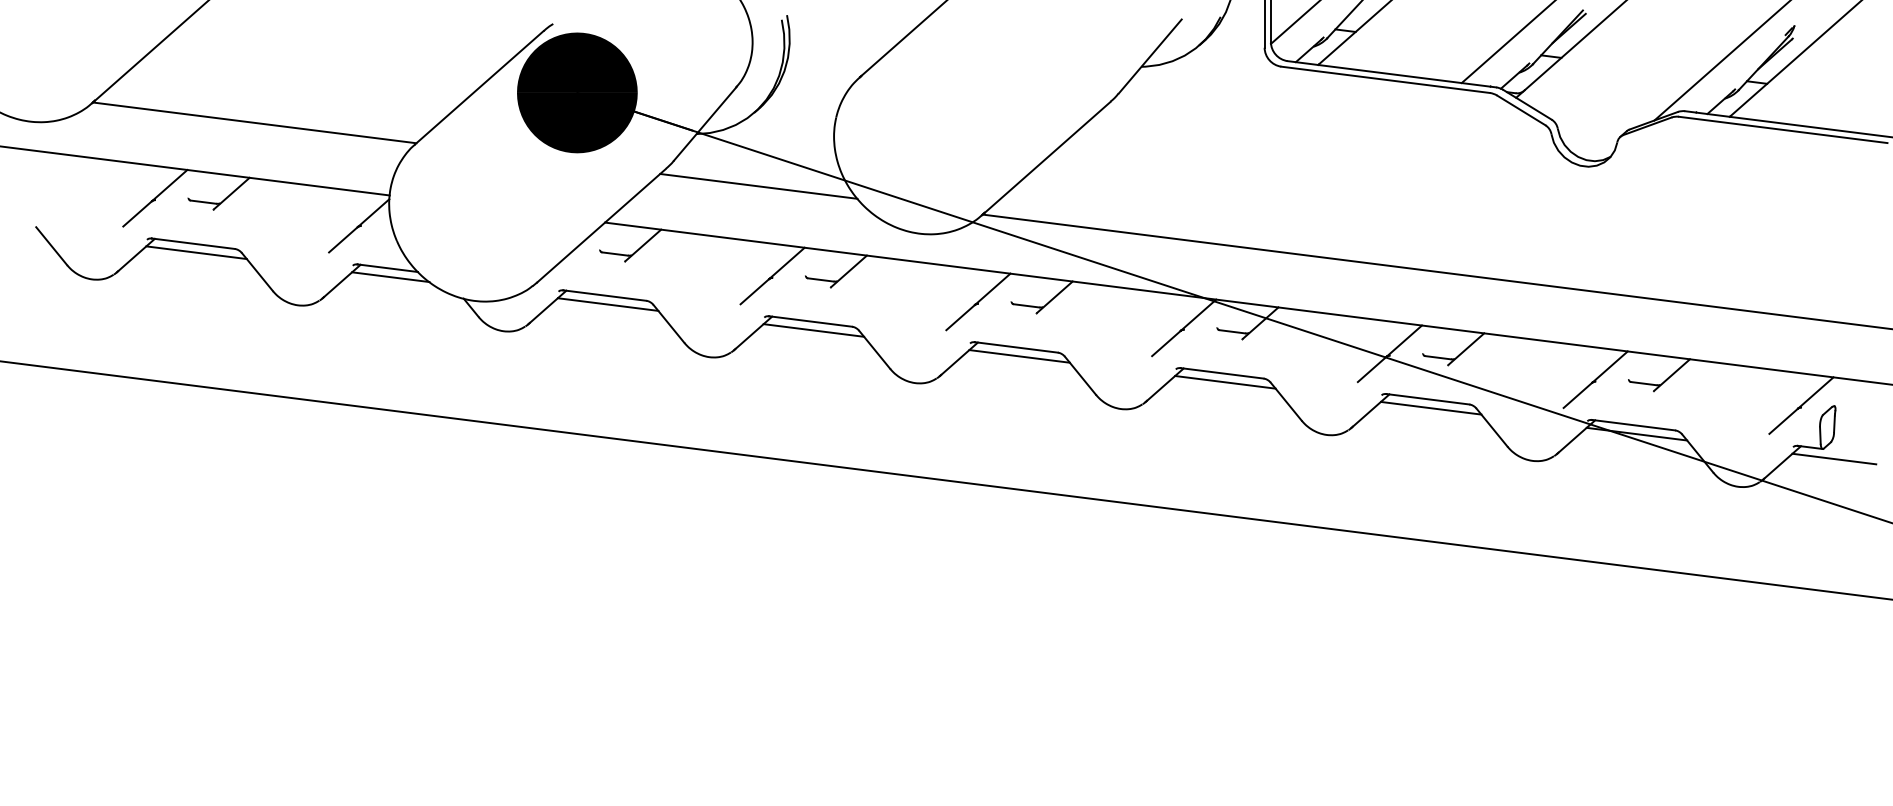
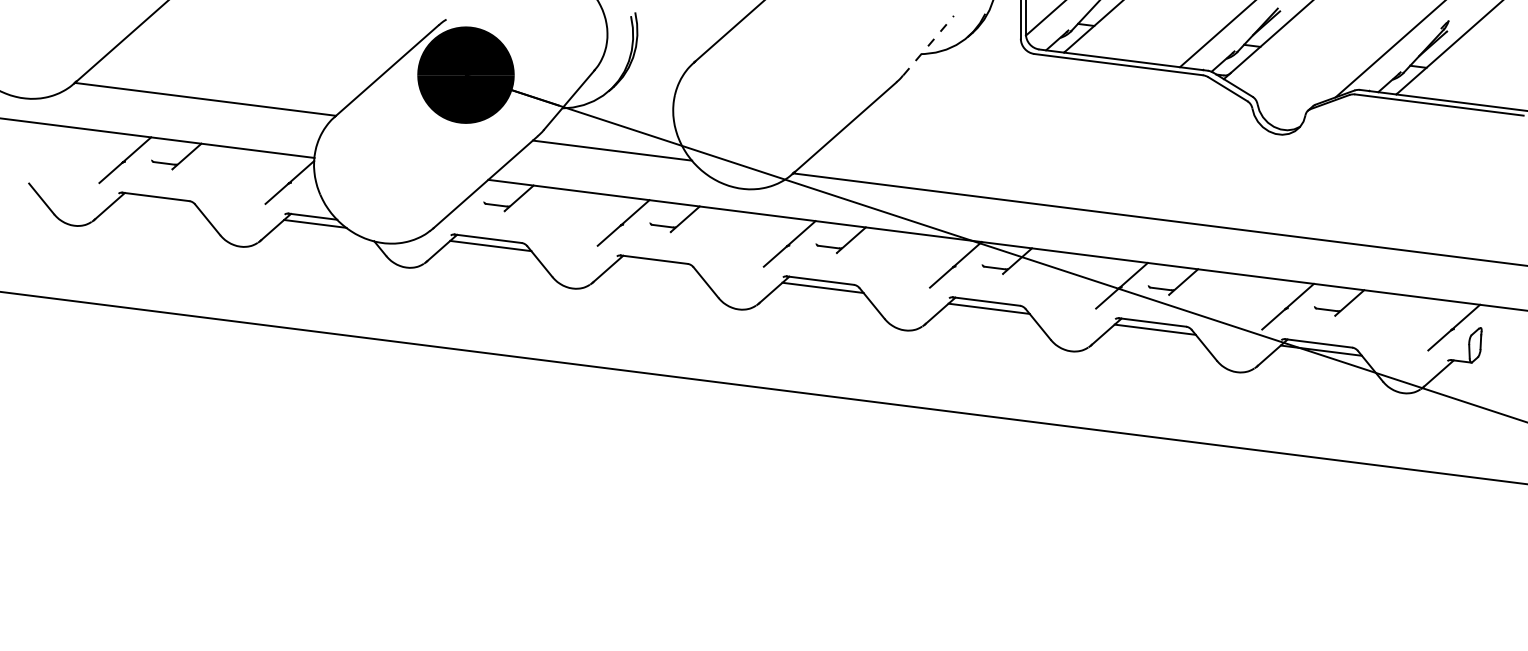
line: (1150, 56) -> (928, 45), solid -> dashed
line: (196, 253) -> (158, 204), removed
line: (813, 329) -> (656, 266), removed
line: (1834, 458) -> (1480, 370), removed

